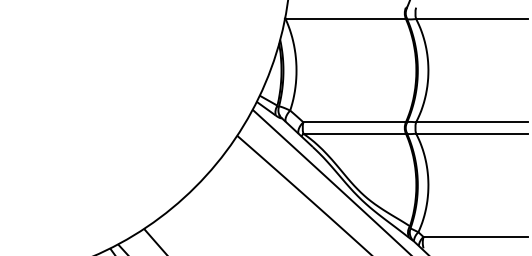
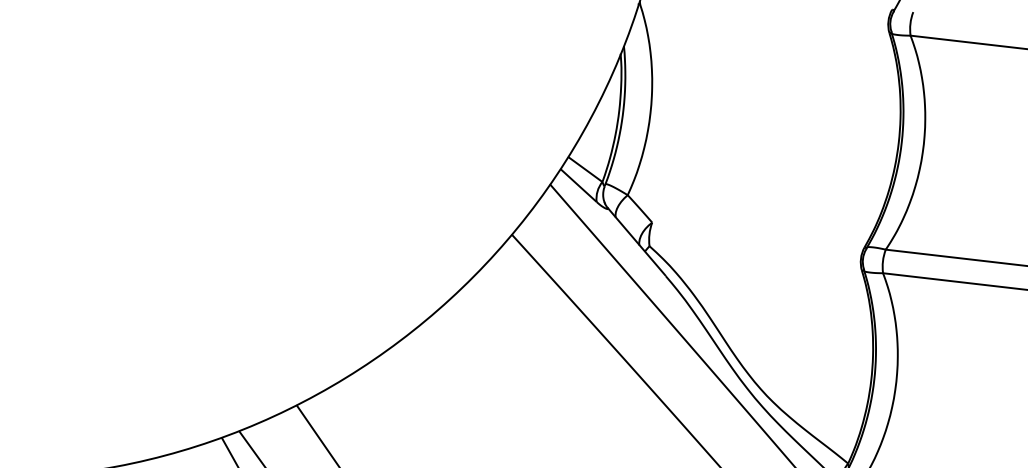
line: (345, 19) -> (764, 19), removed
line: (354, 122) -> (758, 235), removed
line: (354, 133) -> (755, 258), removed

